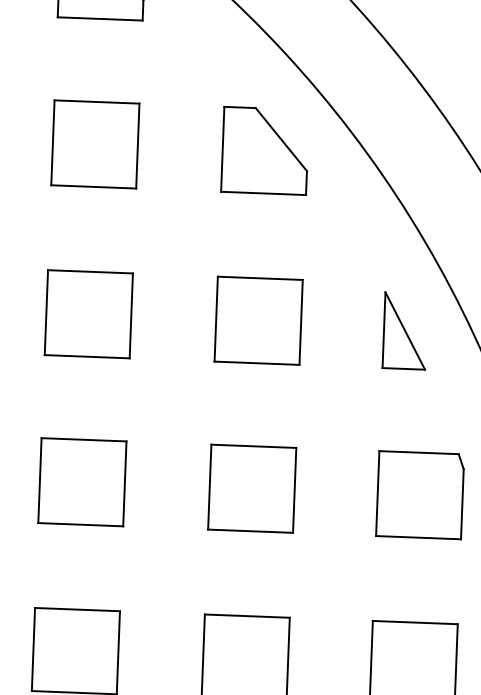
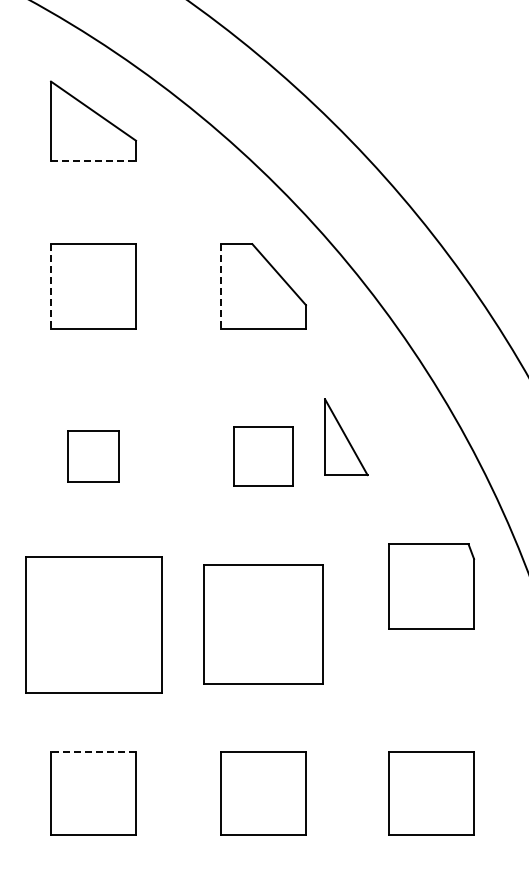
line: (101, 19) -> (94, 161), solid -> dashed
line: (53, 143) -> (51, 287), solid -> dashed
line: (222, 150) -> (220, 287), solid -> dashed
part: (88, 314) -> (93, 456), size x0.6
part: (258, 320) -> (263, 456), size x0.7
part: (405, 331) -> (346, 437), moved
part: (82, 482) -> (93, 624), size x1.6
part: (252, 488) -> (263, 624), size x1.4
part: (420, 495) -> (431, 586), moved
line: (77, 609) -> (93, 752), solid -> dashed

